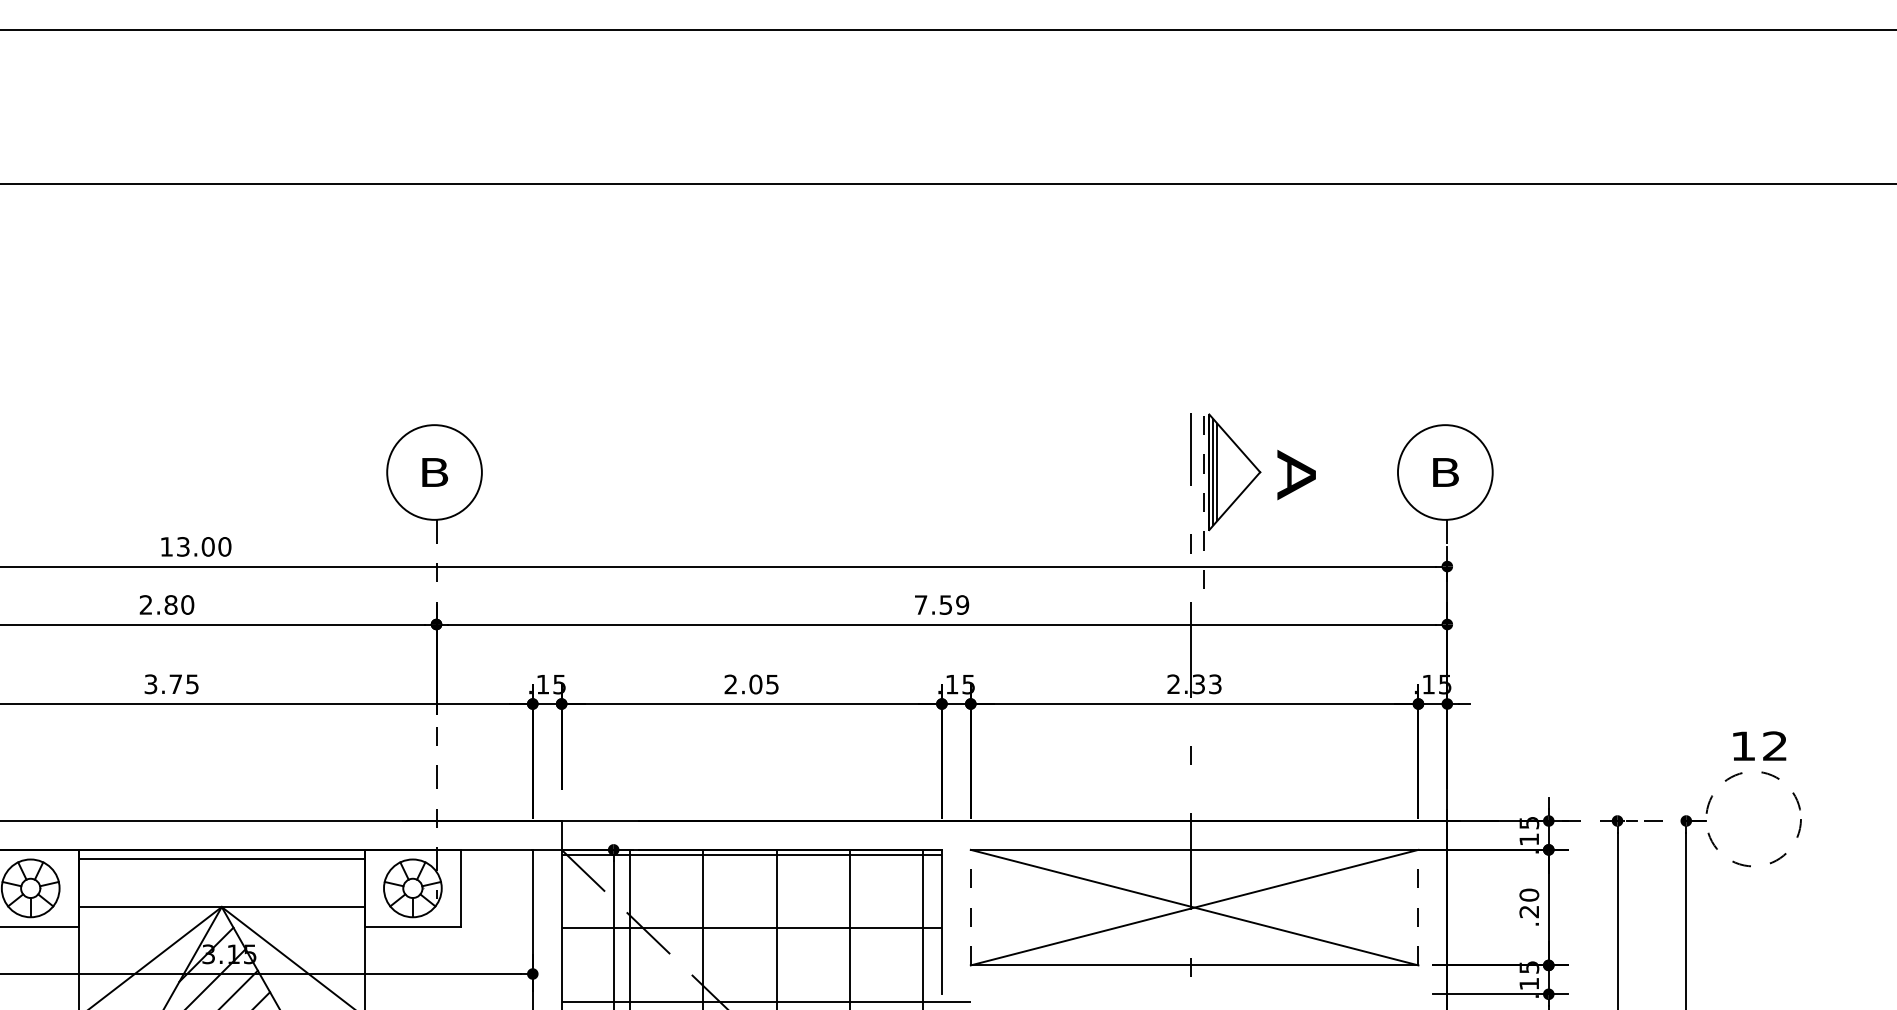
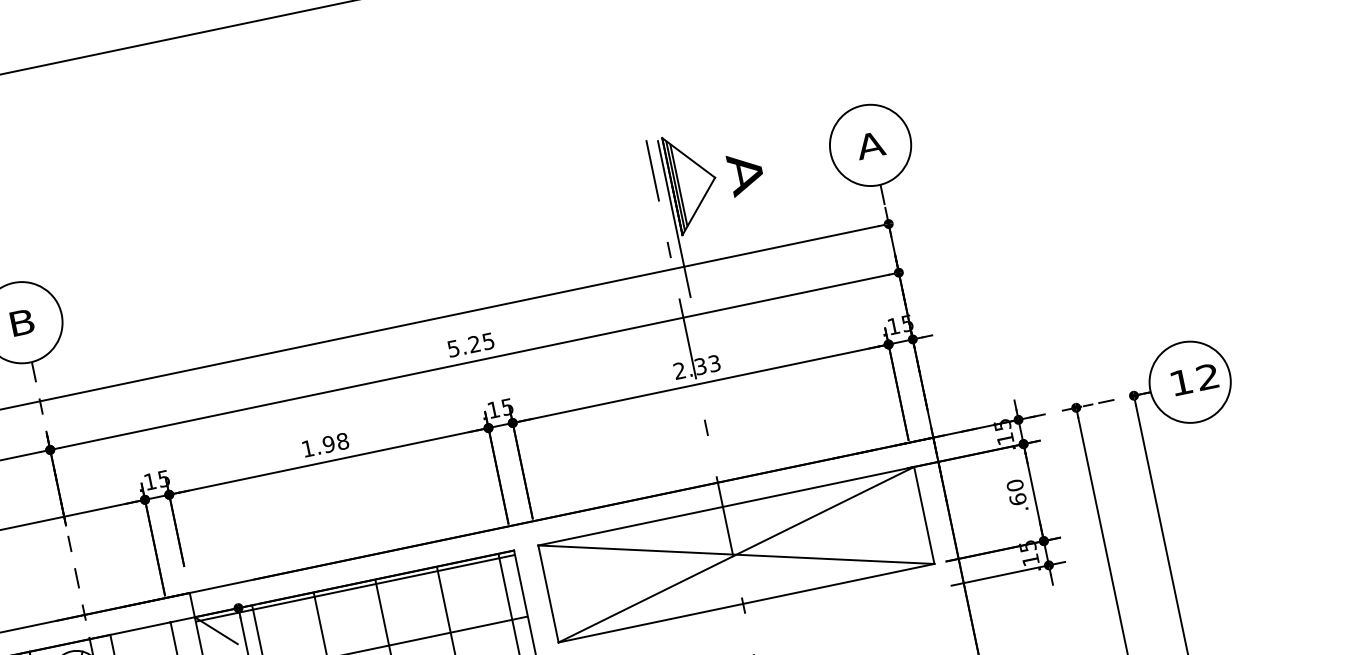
text: (1444, 472) -> (869, 145), B -> A
line: (1203, 509) -> (674, 218), dashed -> solid
text: (941, 604) -> (470, 344), 7.59 -> 5.25
text: (751, 684) -> (325, 445), 2.05 -> 1.98
text: (1759, 745) -> (1194, 379), moved
circle: (1753, 818) -> (1189, 381), dashed -> solid
line: (970, 907) -> (548, 593), dashed -> solid
line: (1418, 907) -> (924, 515), dashed -> solid
text: (1529, 911) -> (1018, 499), .20 -> .60

